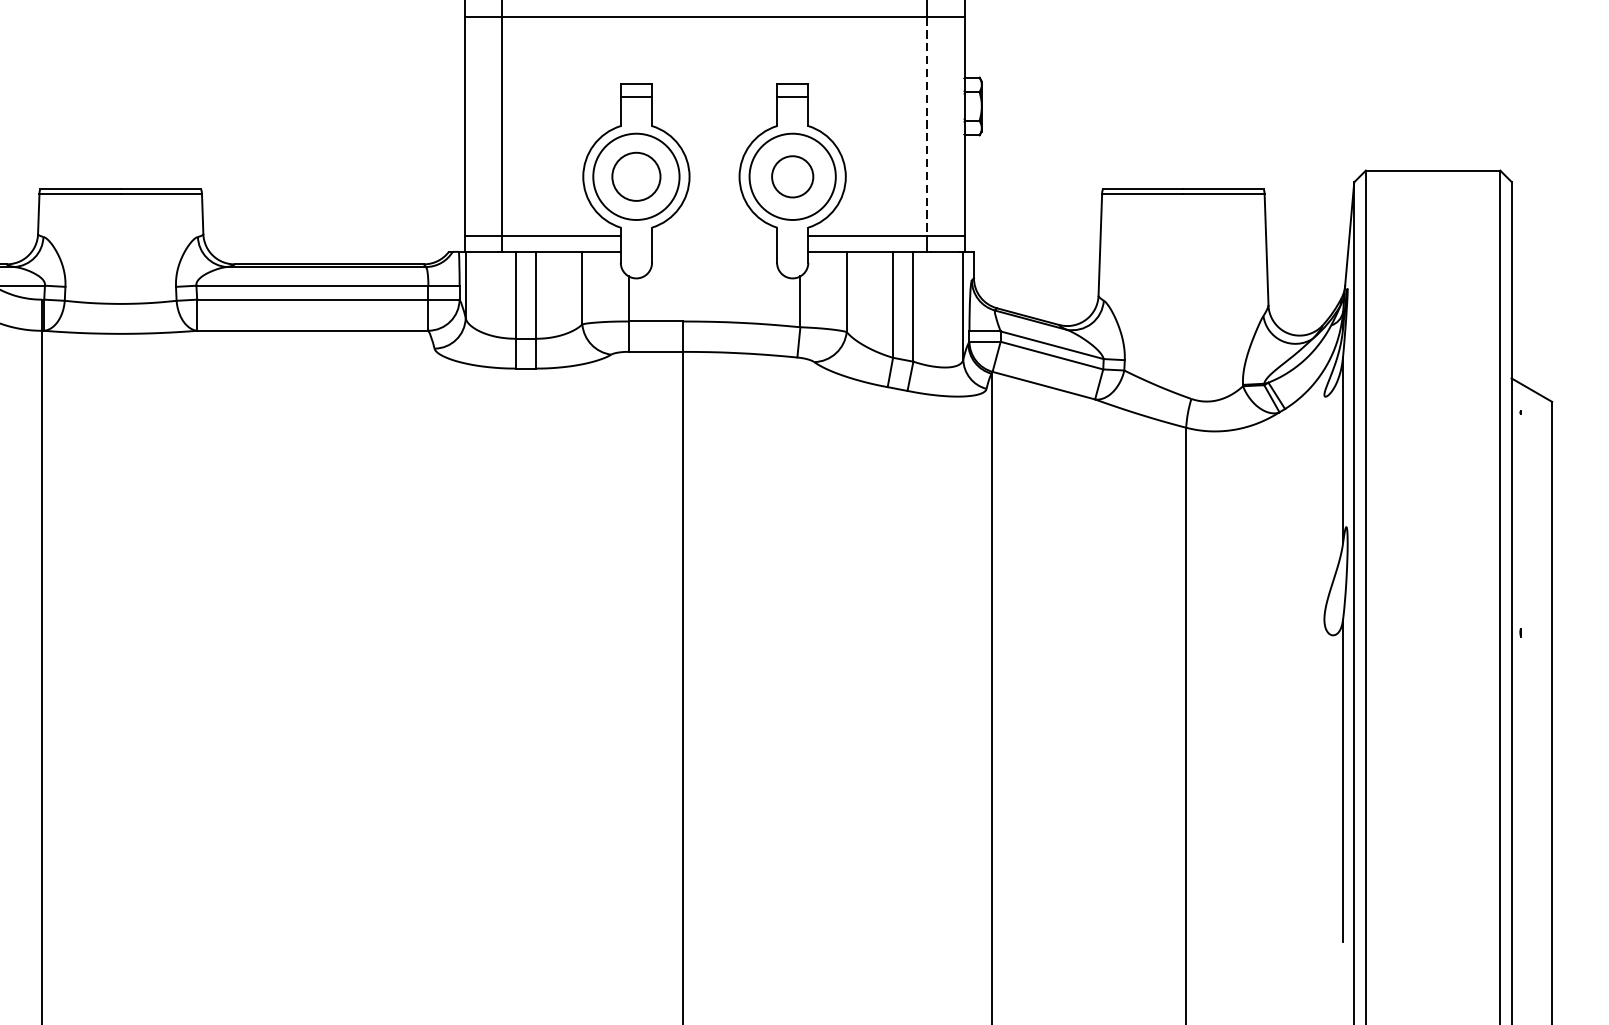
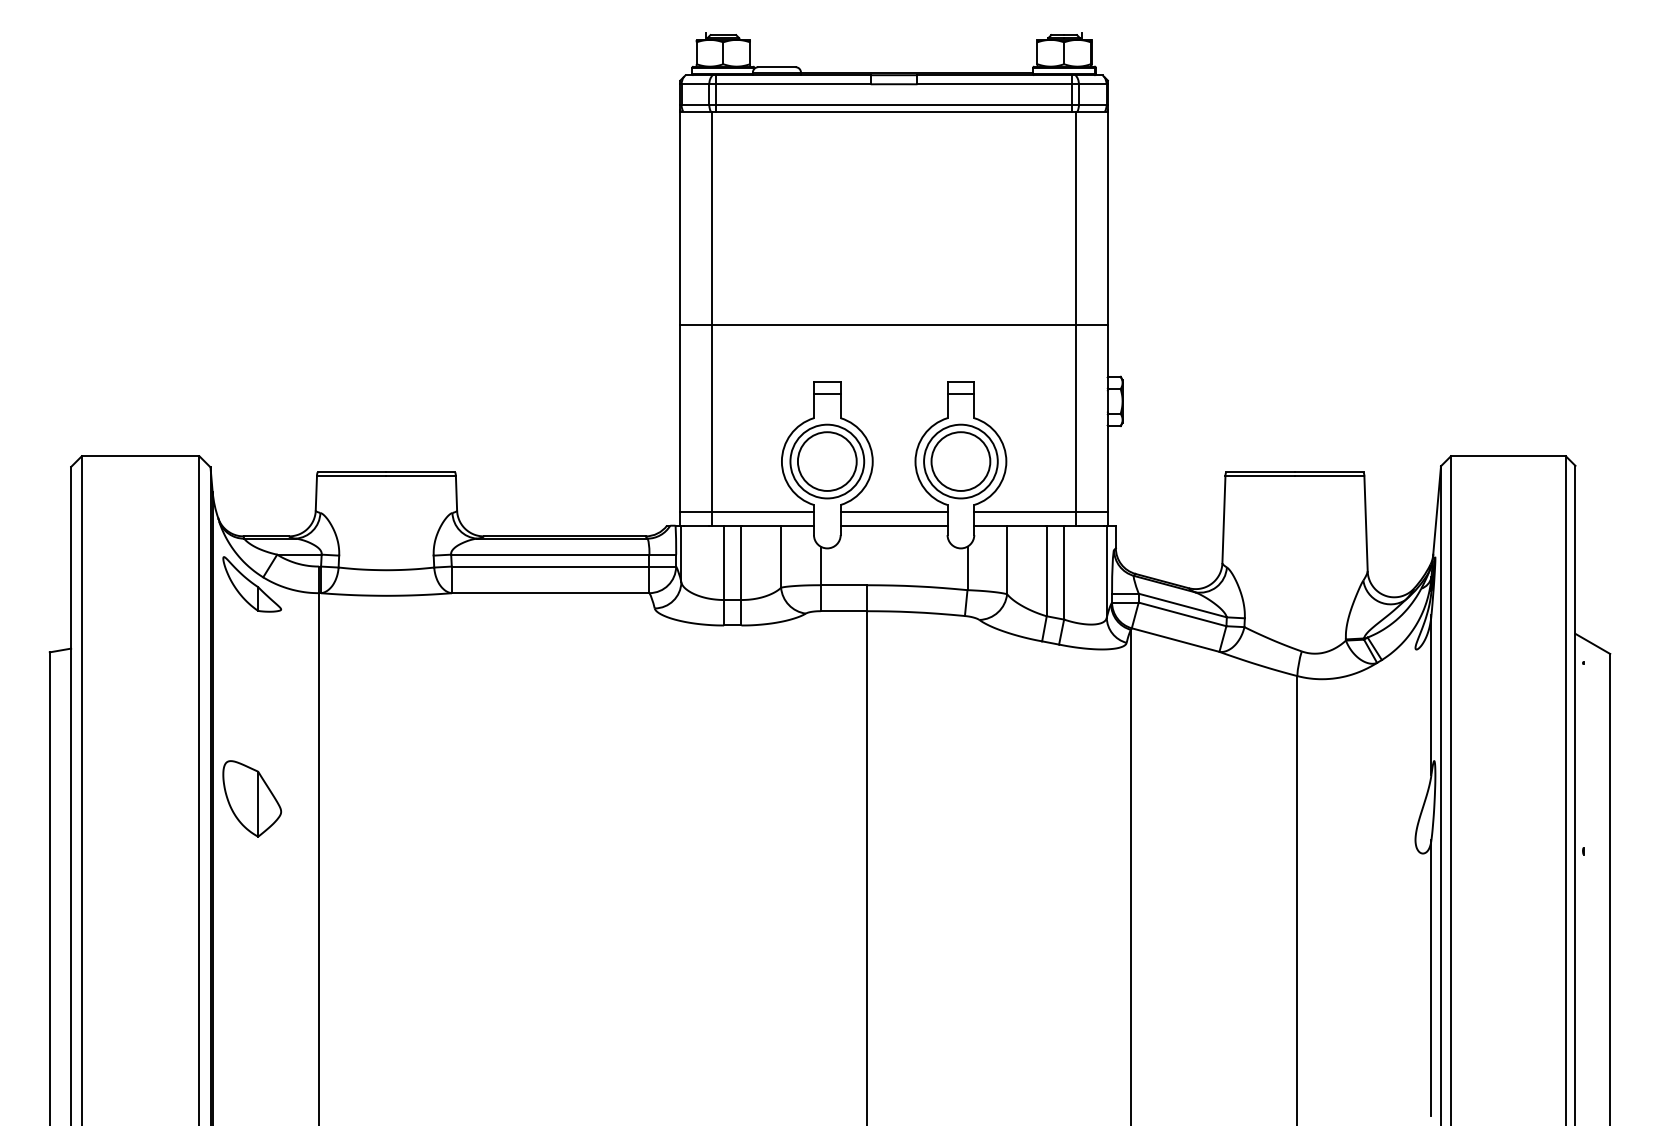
line: (926, 126) -> (1075, 418), dashed -> solid
circle: (635, 176) -> (826, 461), size x1.43
circle: (792, 176) -> (960, 461), size x1.67
line: (713, 236) -> (893, 512), added
line: (713, 251) -> (893, 525), added

